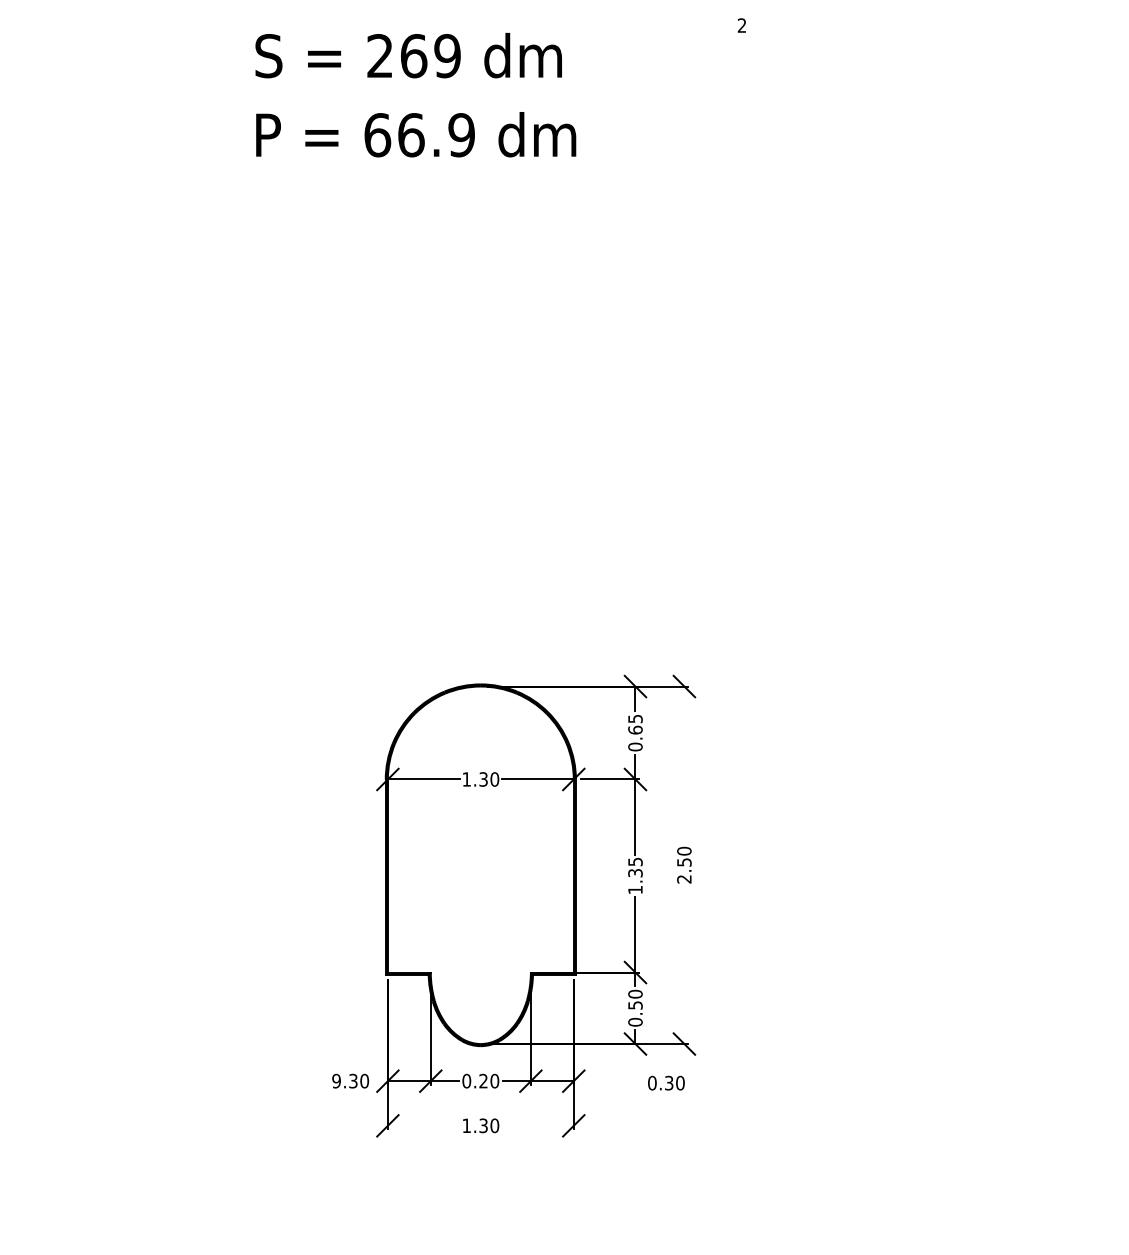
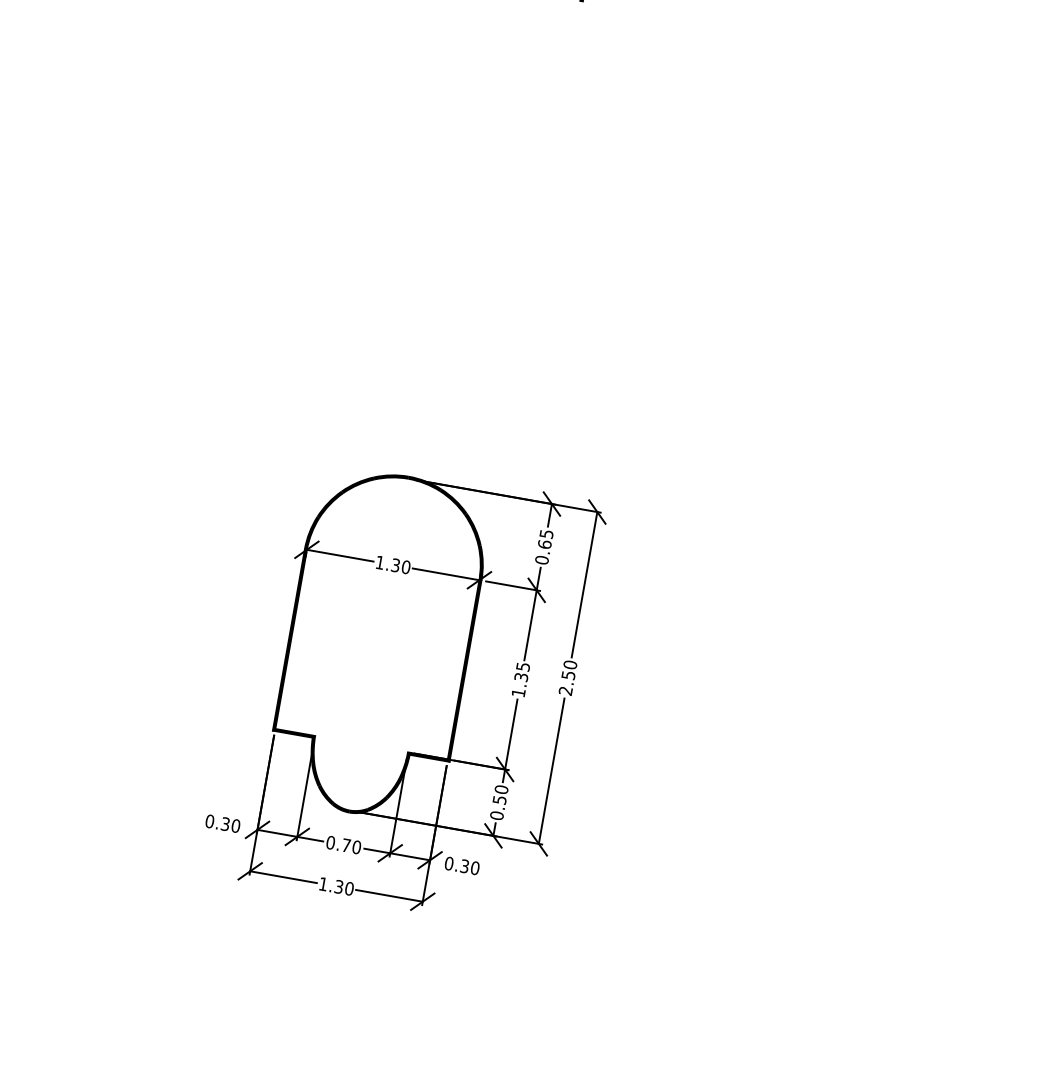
line: (684, 764) -> (584, 584), added
line: (684, 965) -> (551, 771), added
text: (483, 1080) -> (346, 844), 0.20 -> 0.70
text: (336, 1081) -> (209, 821), 9.30 -> 0.30
text: (666, 1082) -> (462, 865), moved
line: (423, 1125) -> (283, 876), added
line: (537, 1125) -> (389, 895), added

